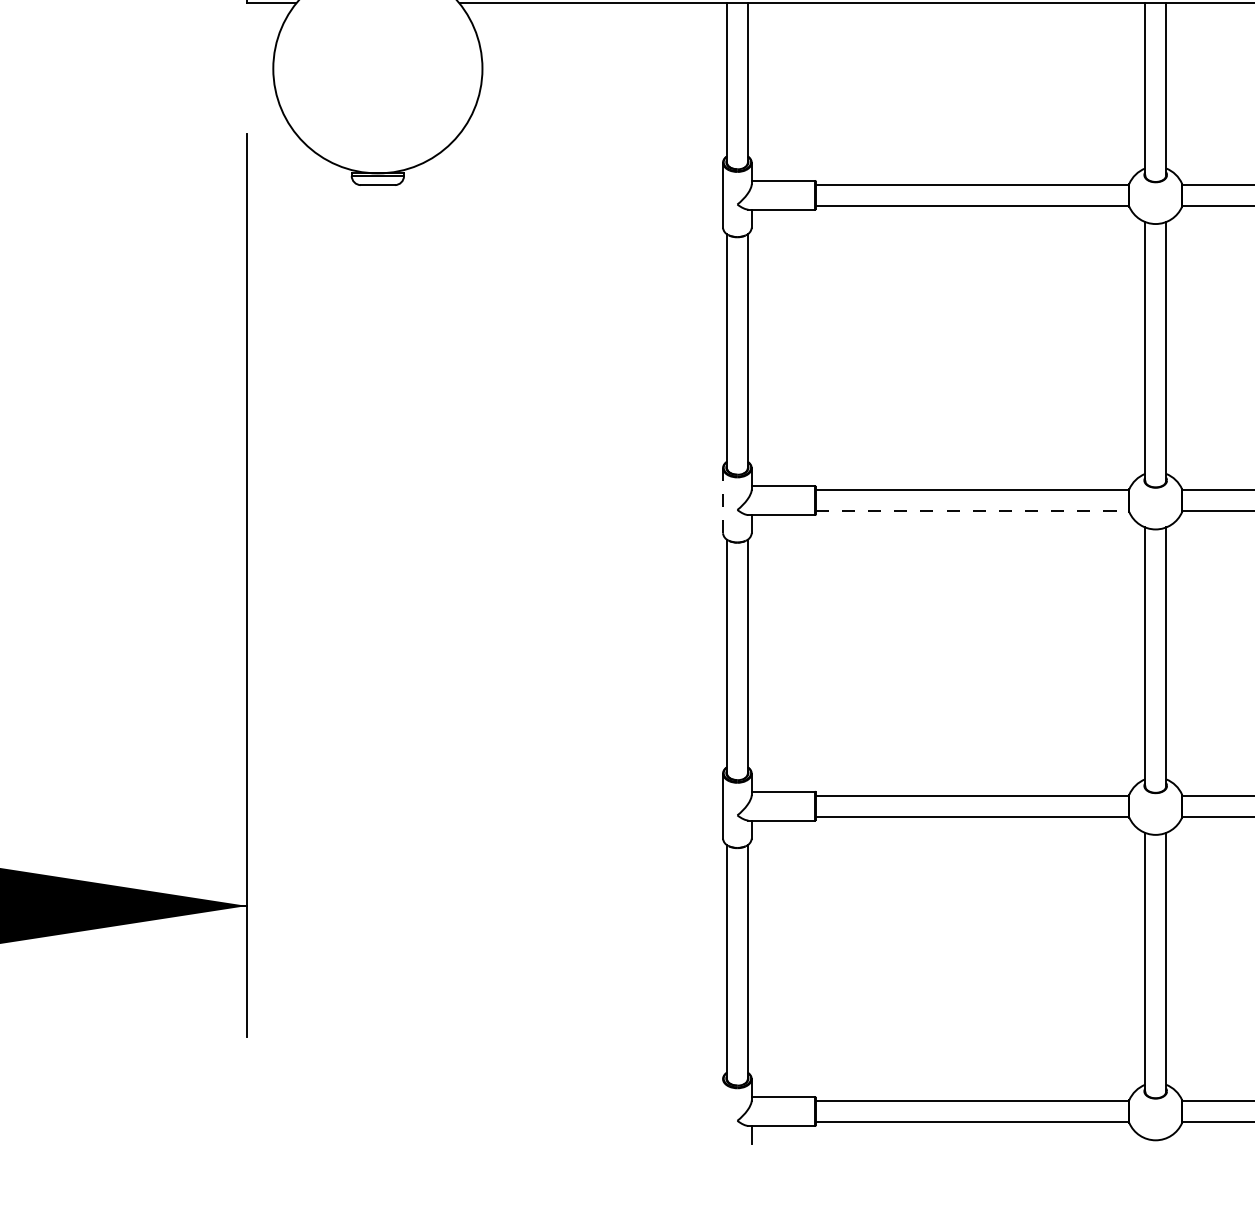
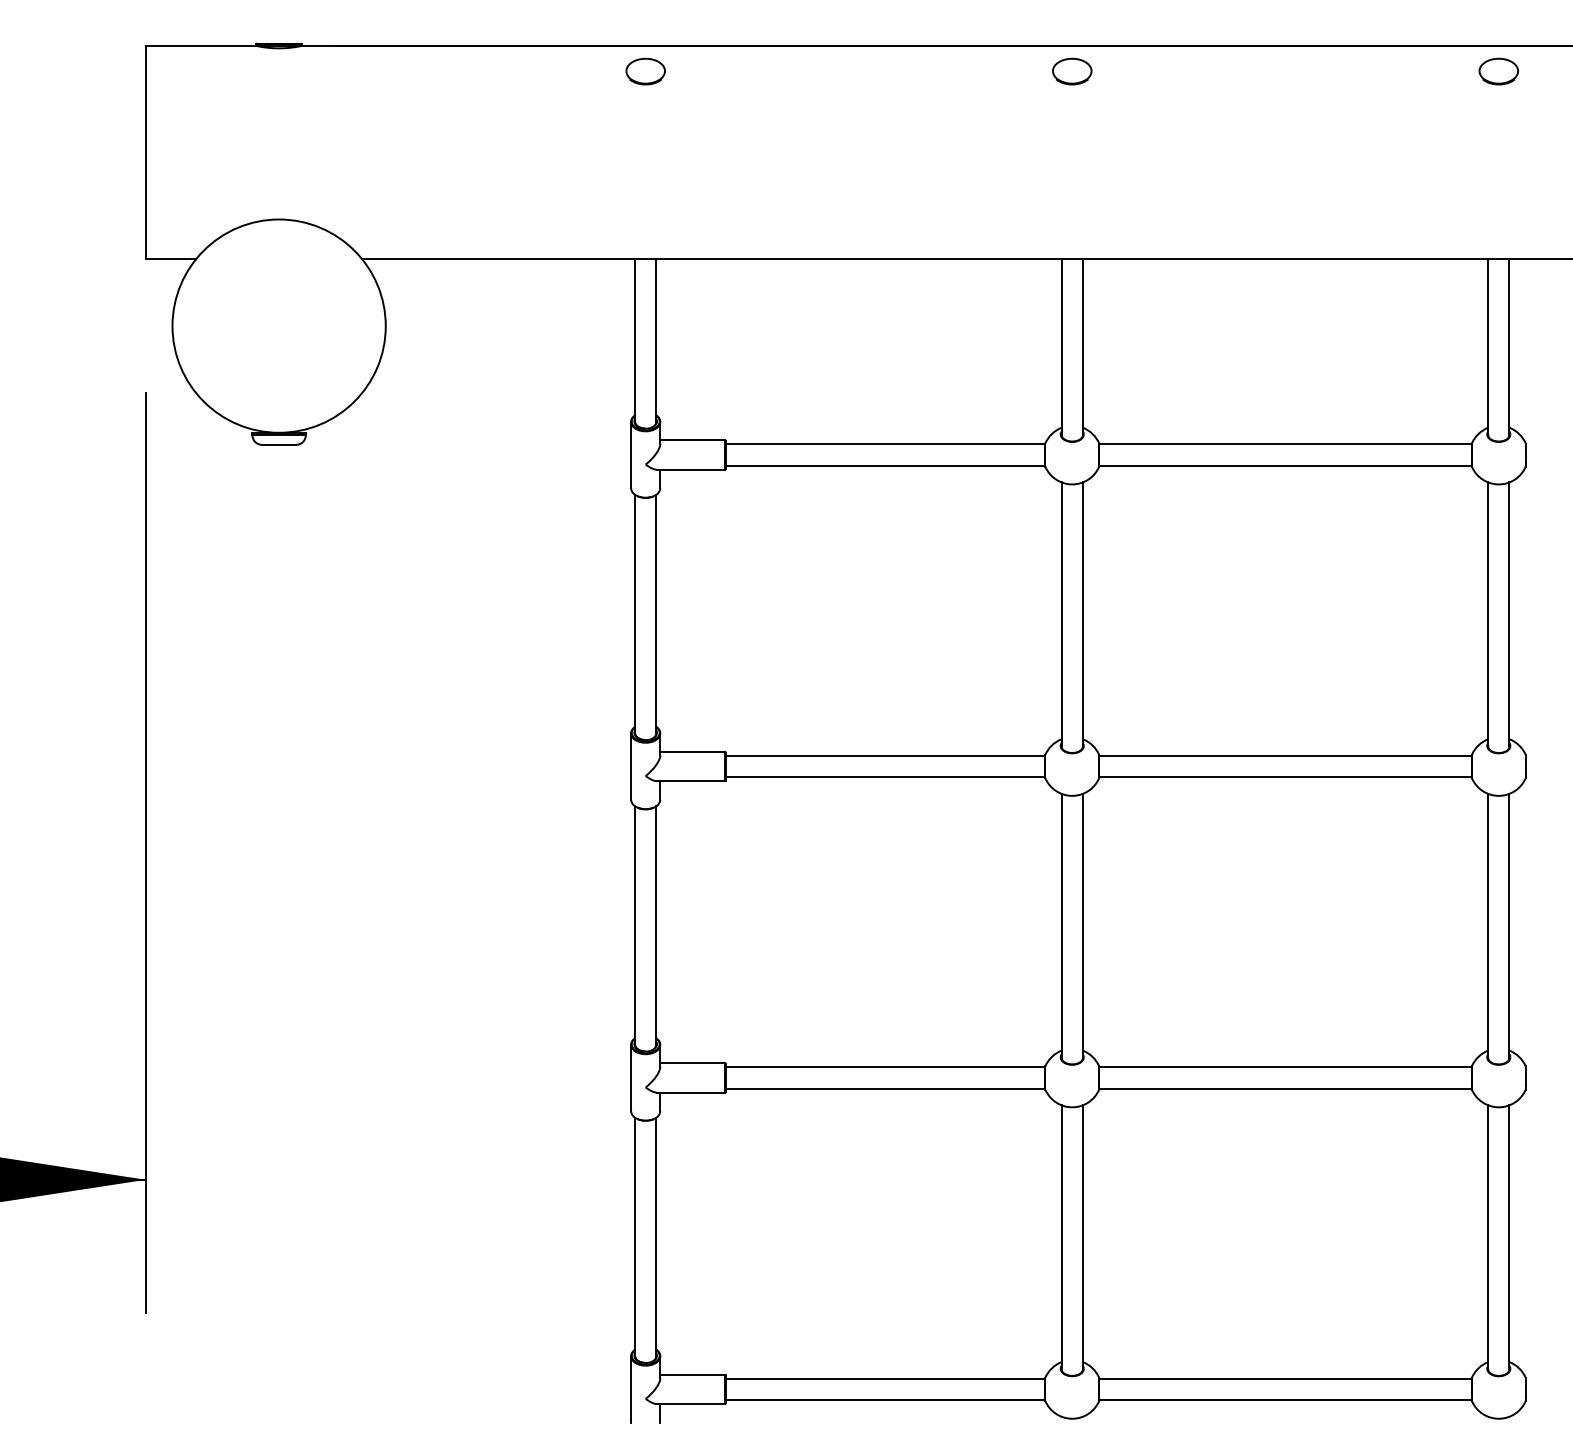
line: (723, 501) -> (631, 767), dashed -> solid
line: (972, 511) -> (885, 777), dashed -> solid
line: (723, 1111) -> (631, 1389), added

